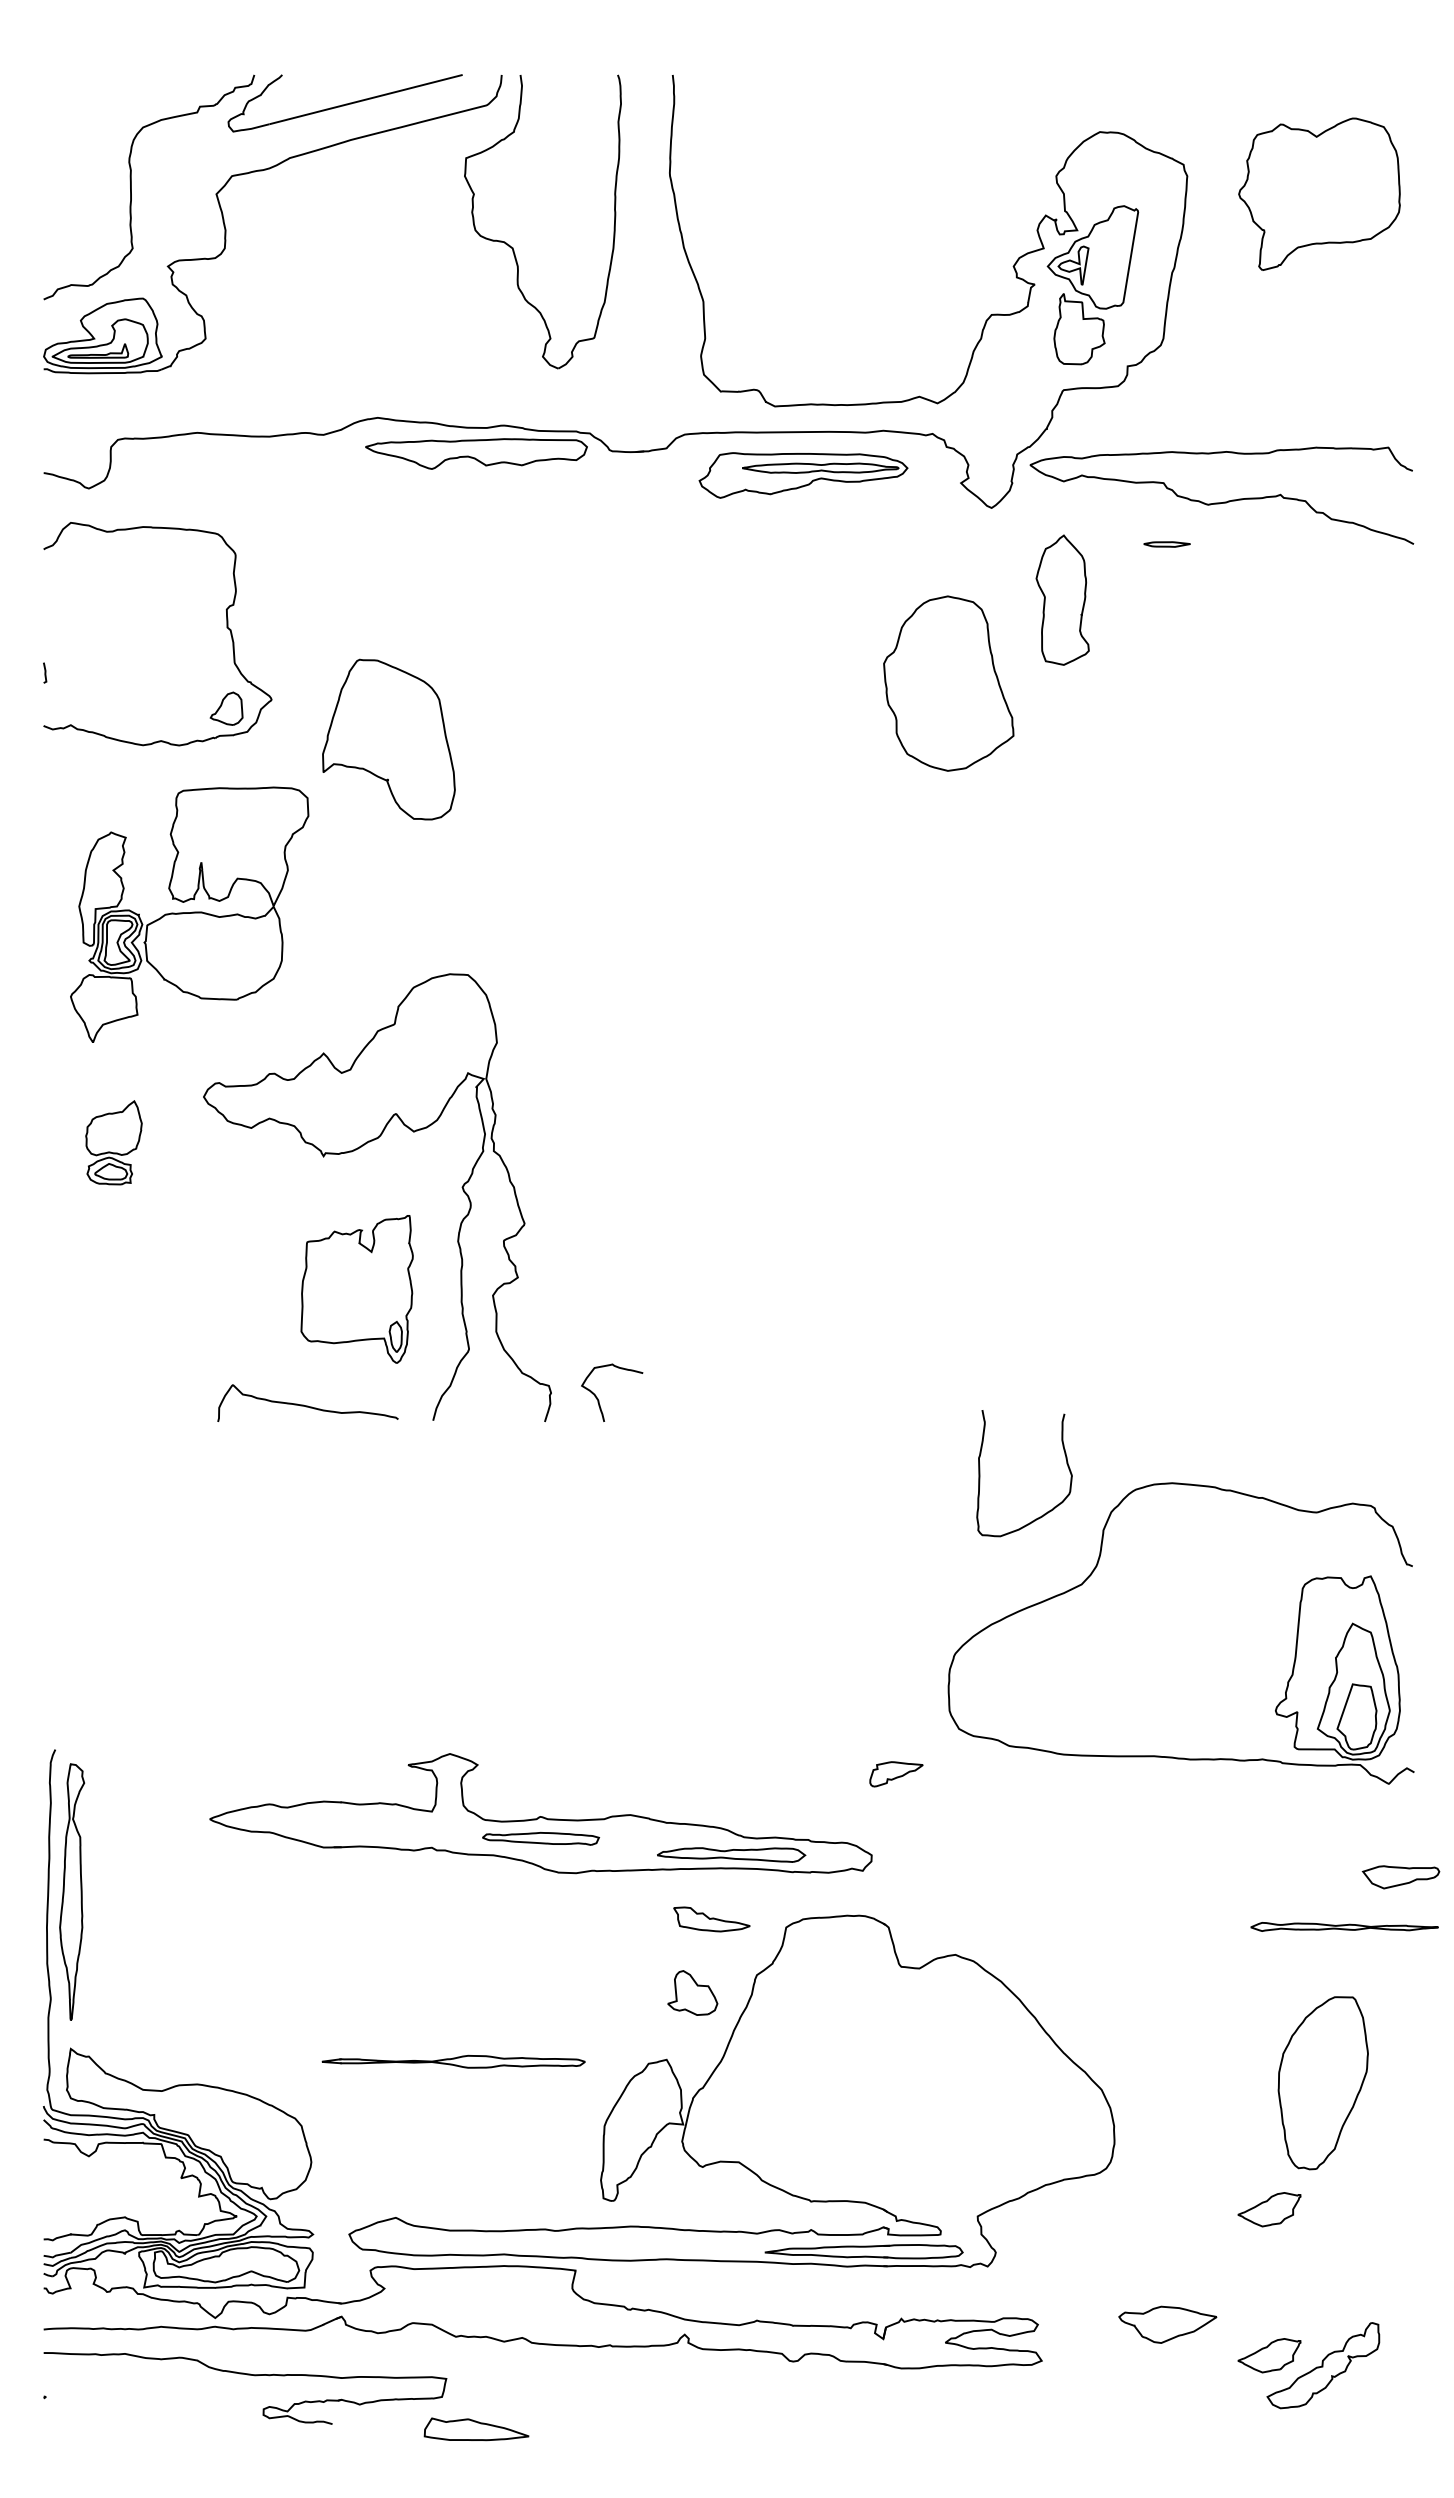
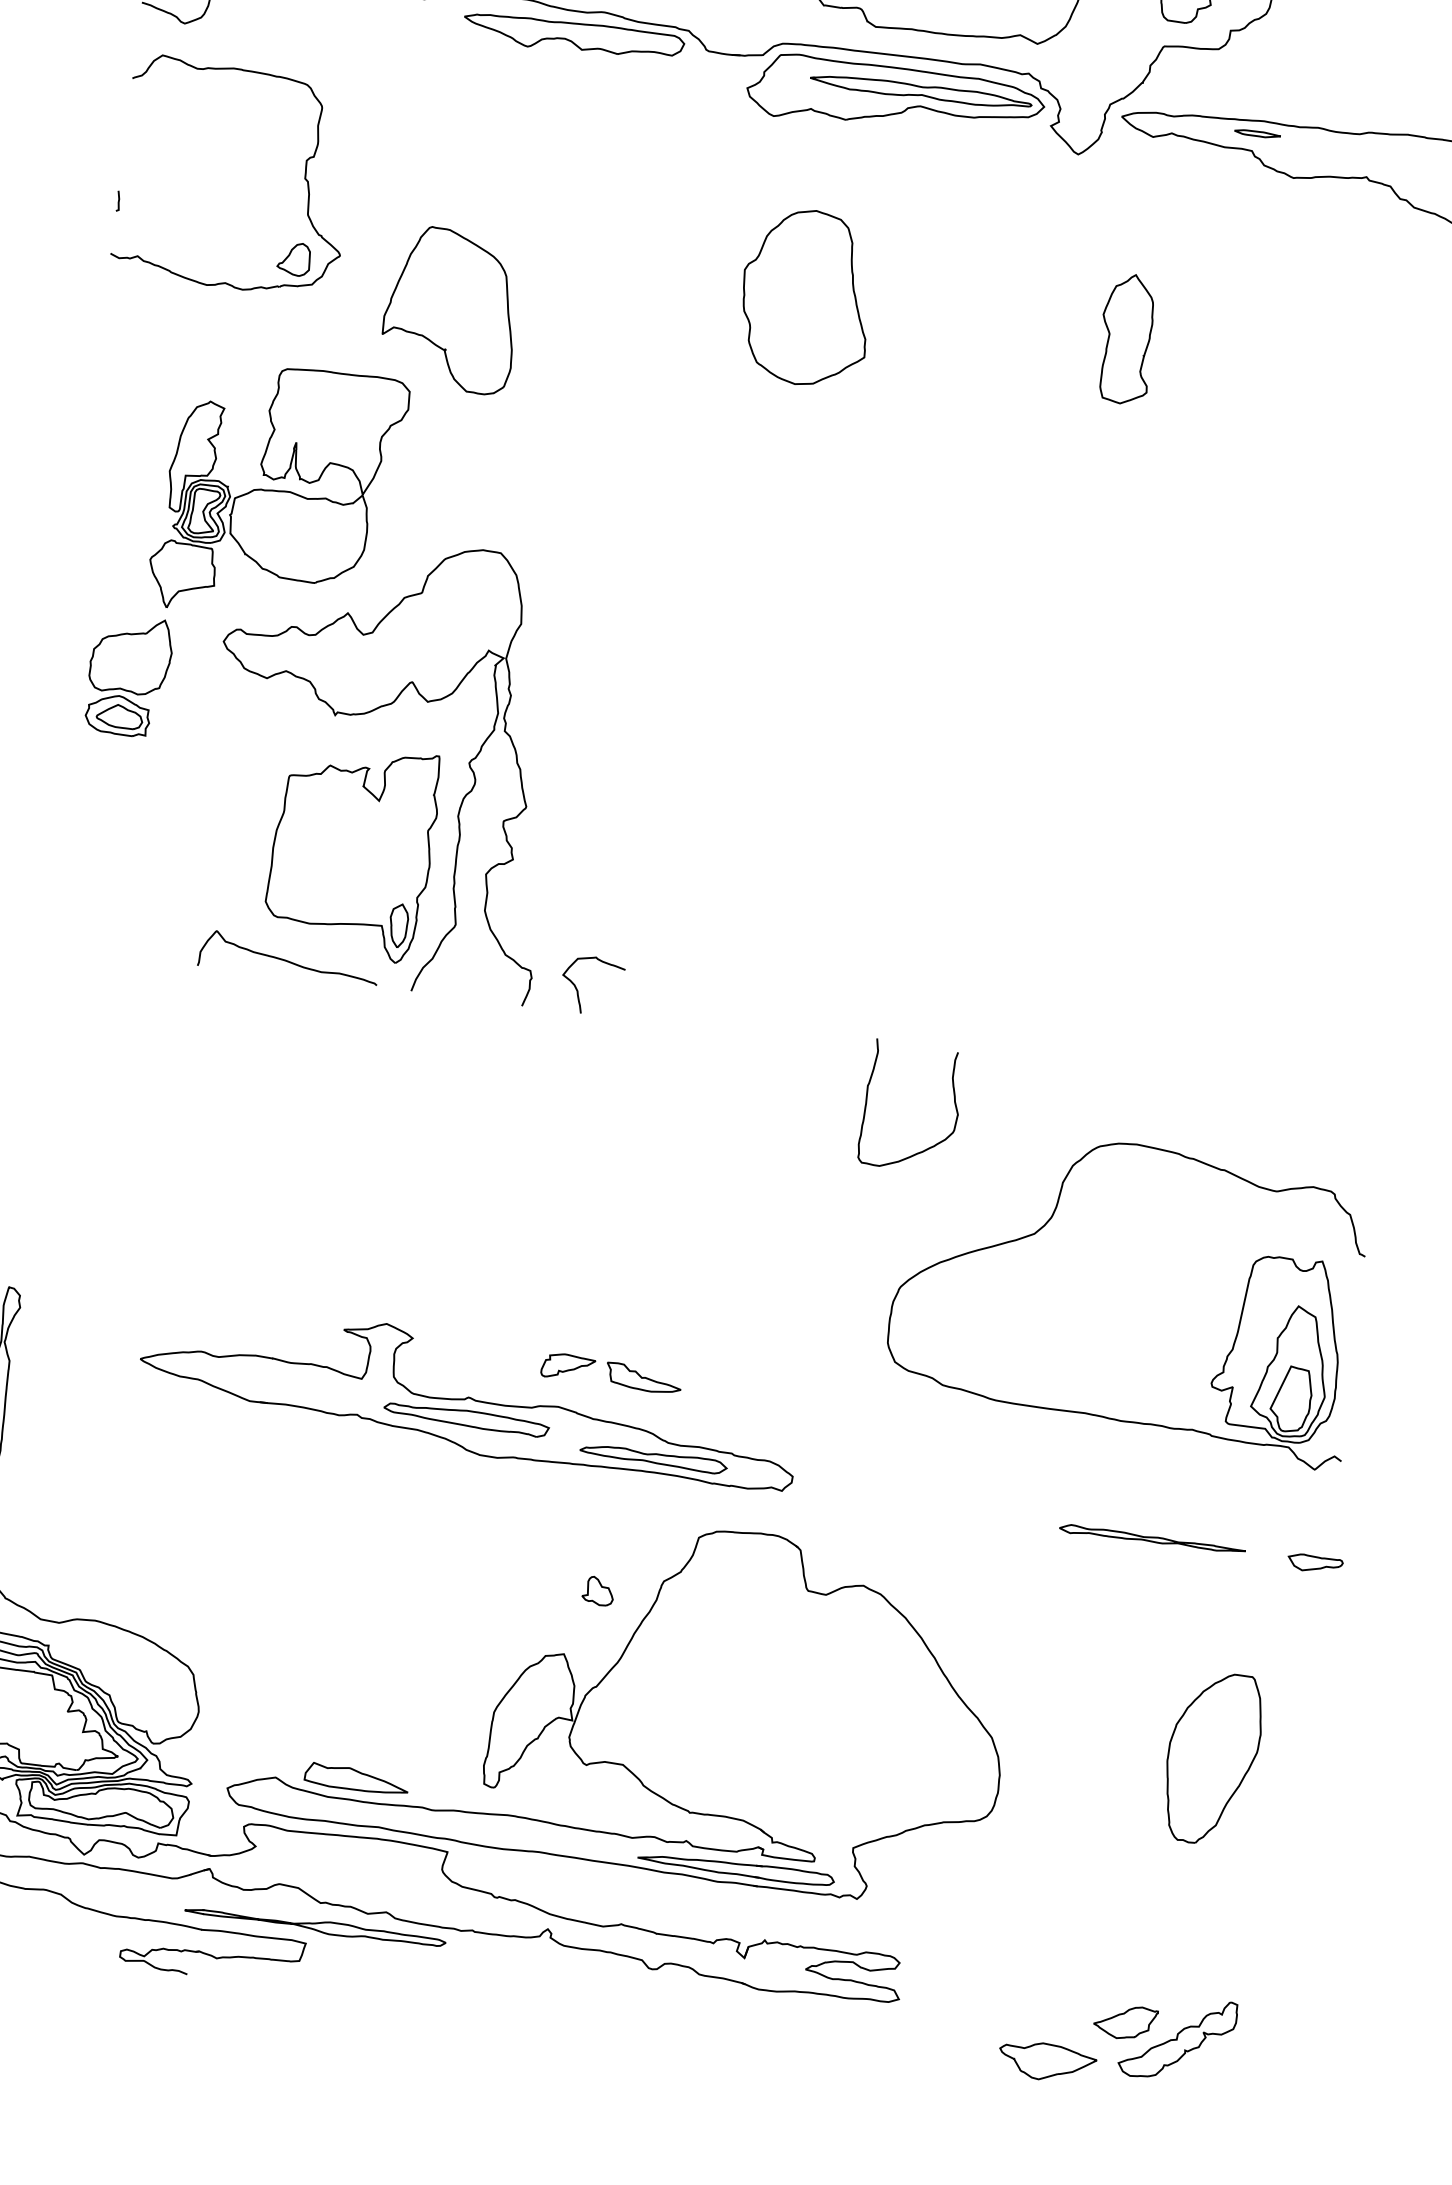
part: (803, 475) -> (895, 98), size x1.43
part: (1166, 544) -> (1257, 133), moved
part: (1062, 599) -> (1126, 338), moved
part: (948, 683) -> (806, 297), moved
part: (189, 914) -> (278, 492), moved
part: (113, 1142) -> (128, 675), size x1.43
part: (356, 1289) -> (351, 851), size x1.43
curve: (1066, 1464) -> (953, 1102), moved
part: (896, 1774) -> (568, 1367), moved
part: (540, 1838) -> (466, 1419), size x1.43
part: (1400, 1877) -> (1314, 1564), size x0.71
part: (711, 1919) -> (643, 1378), moved
part: (1344, 1926) -> (1152, 1538), moved
part: (693, 1992) -> (598, 1590), size x0.62
part: (453, 2061) -> (315, 1926), moved
part: (1269, 2209) -> (1143, 1877), removed
part: (1167, 2324) -> (1047, 2061), moved
part: (476, 2429) -> (356, 1779), moved

